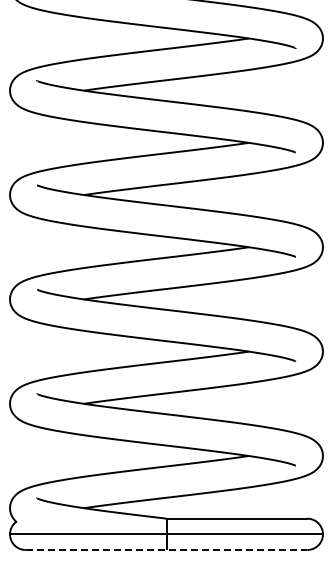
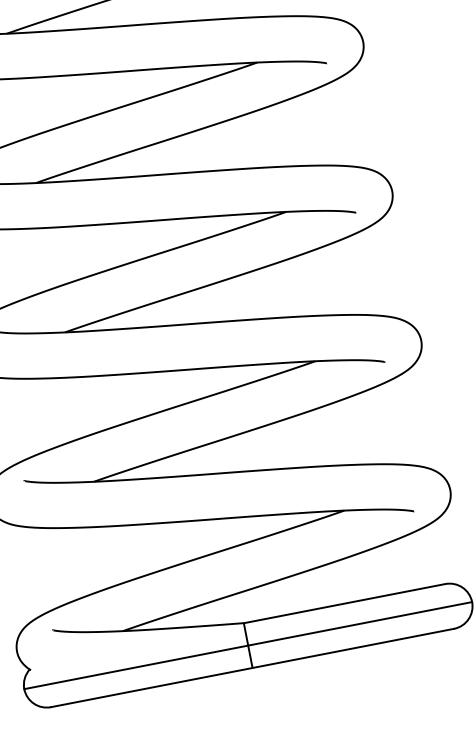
line: (166, 549) -> (252, 667), dashed -> solid

